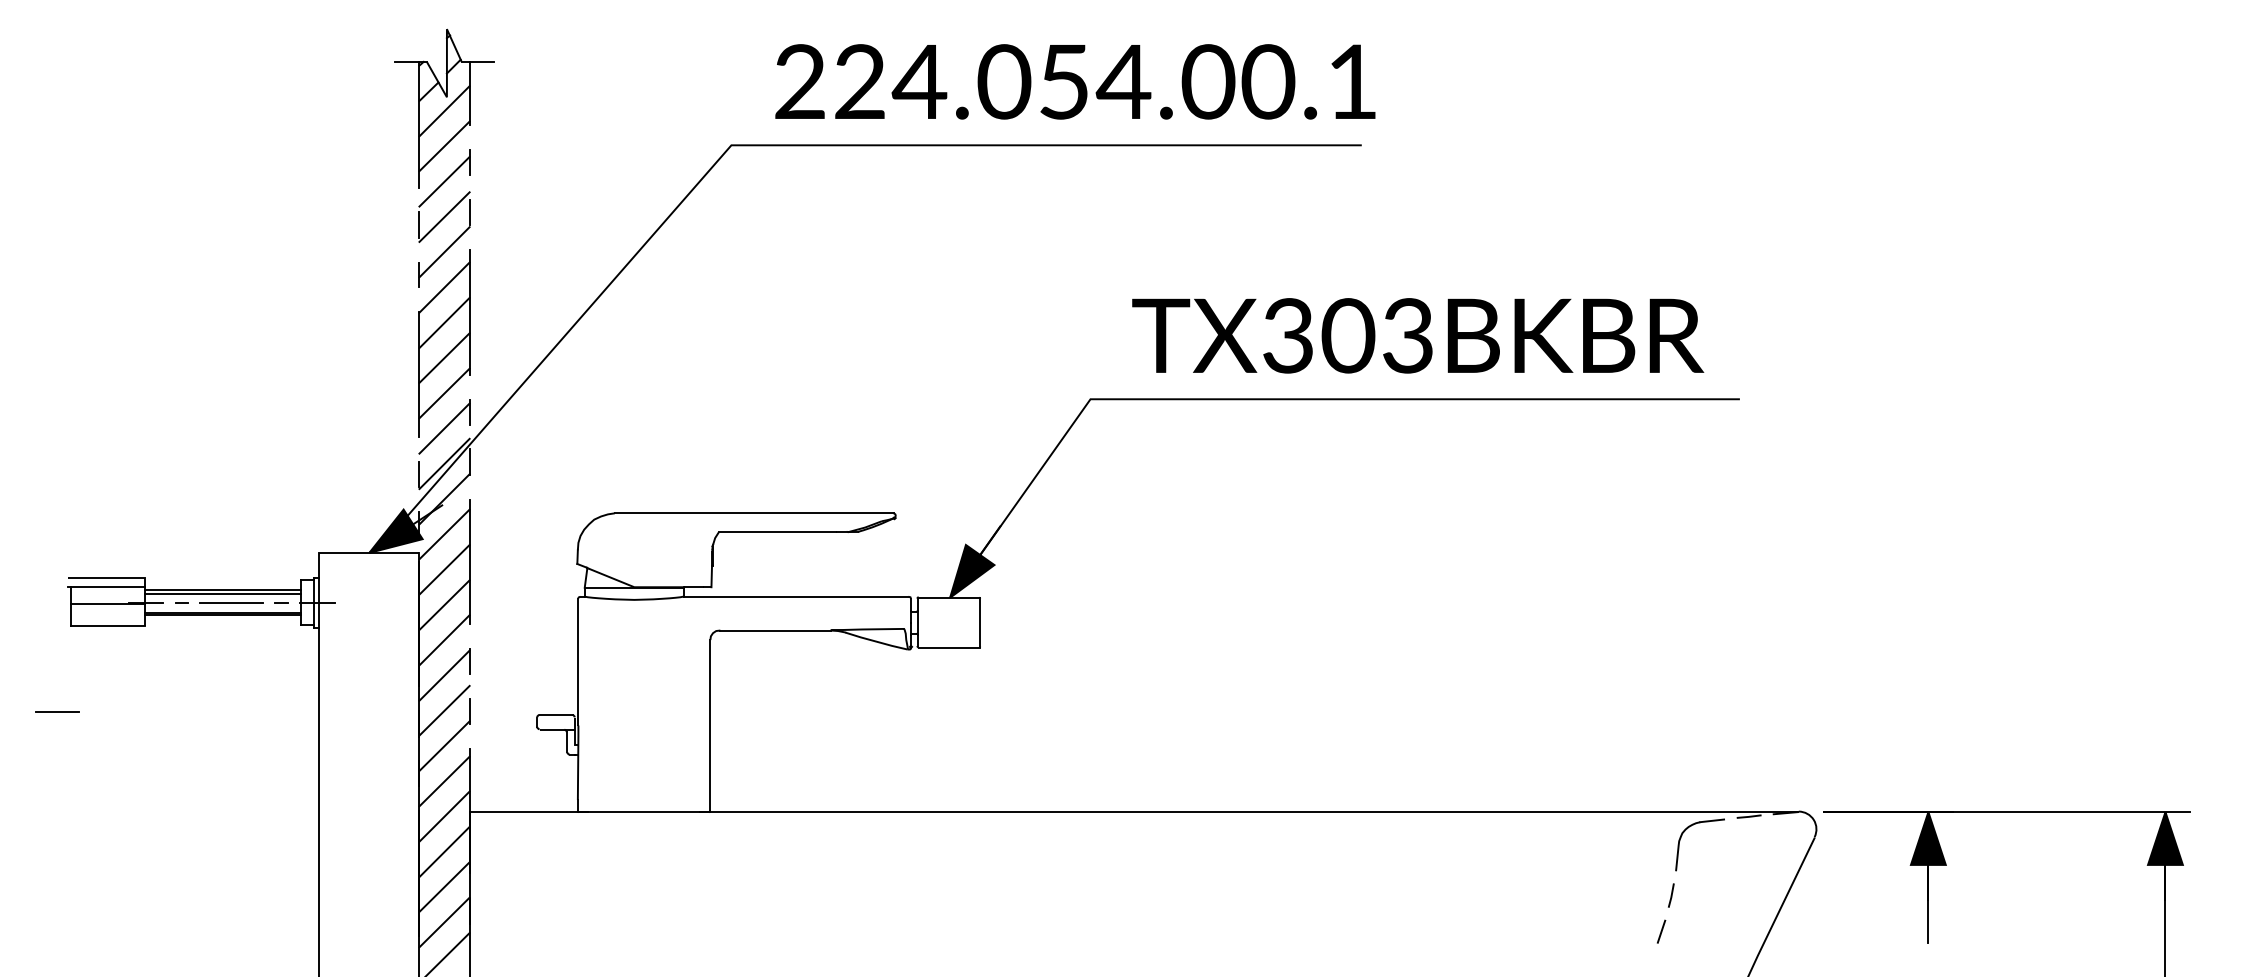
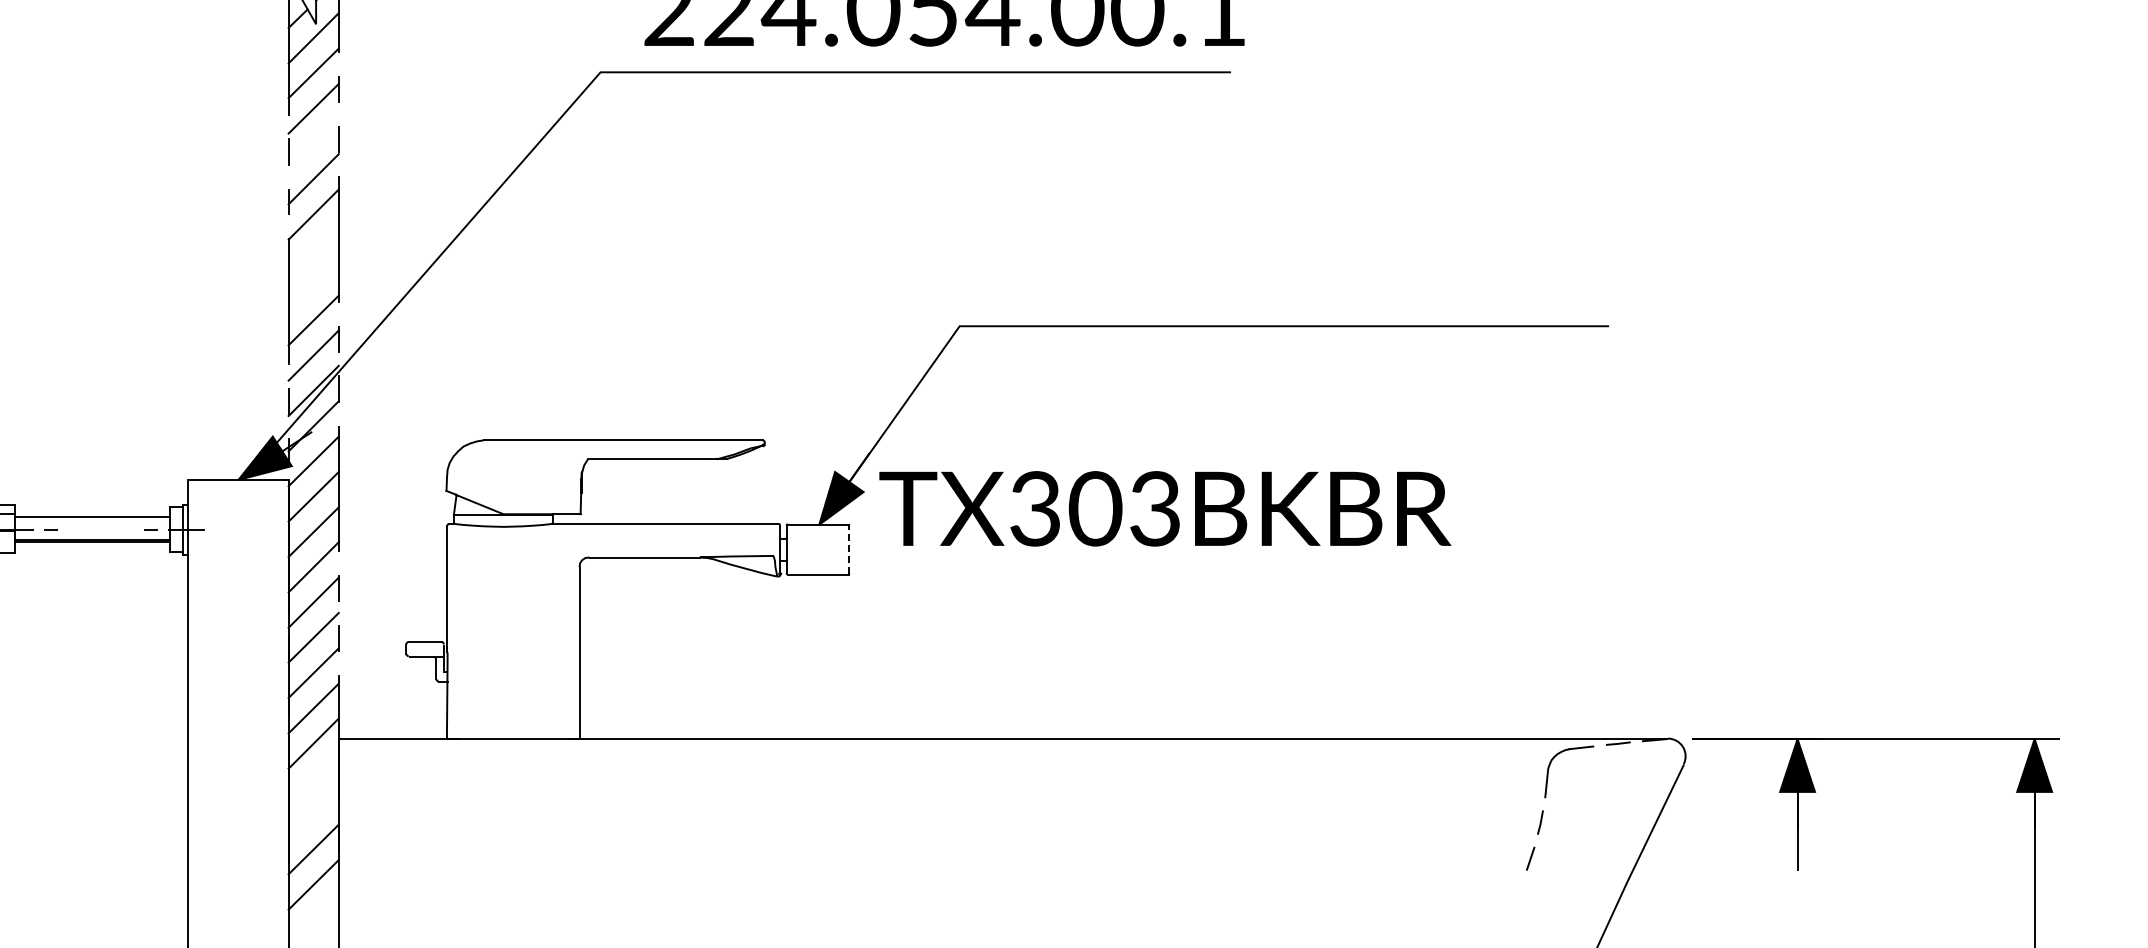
line: (444, 216) -> (313, 143), removed
line: (444, 322) -> (313, 249), removed
text: (1418, 335) -> (1165, 508), moved
line: (444, 357) -> (313, 284), removed
line: (223, 593) -> (92, 520), removed
line: (231, 602) -> (100, 529), removed
line: (980, 622) -> (849, 549), solid -> dashed
line: (444, 851) -> (313, 778), removed
line: (444, 886) -> (313, 813), removed

